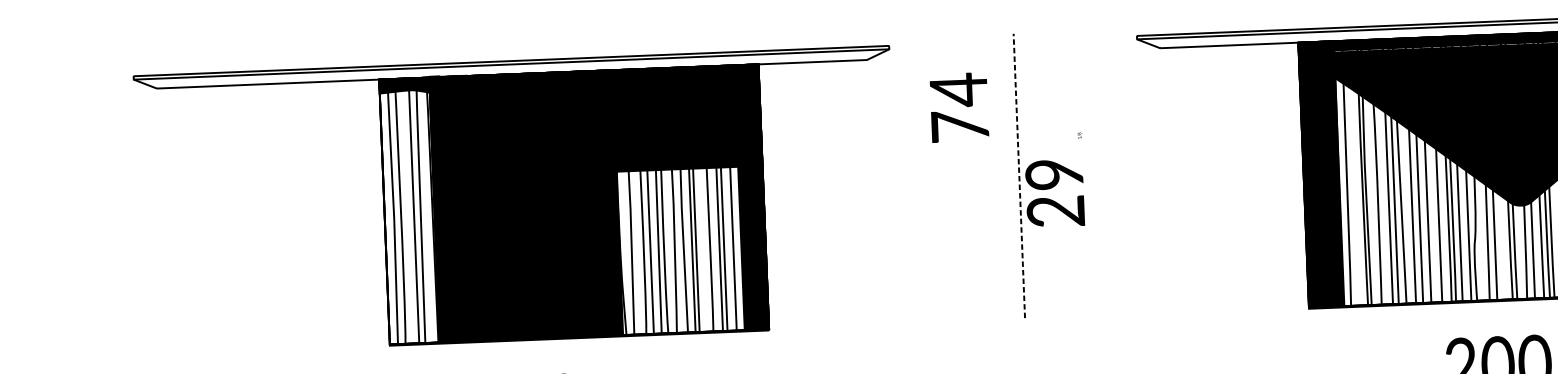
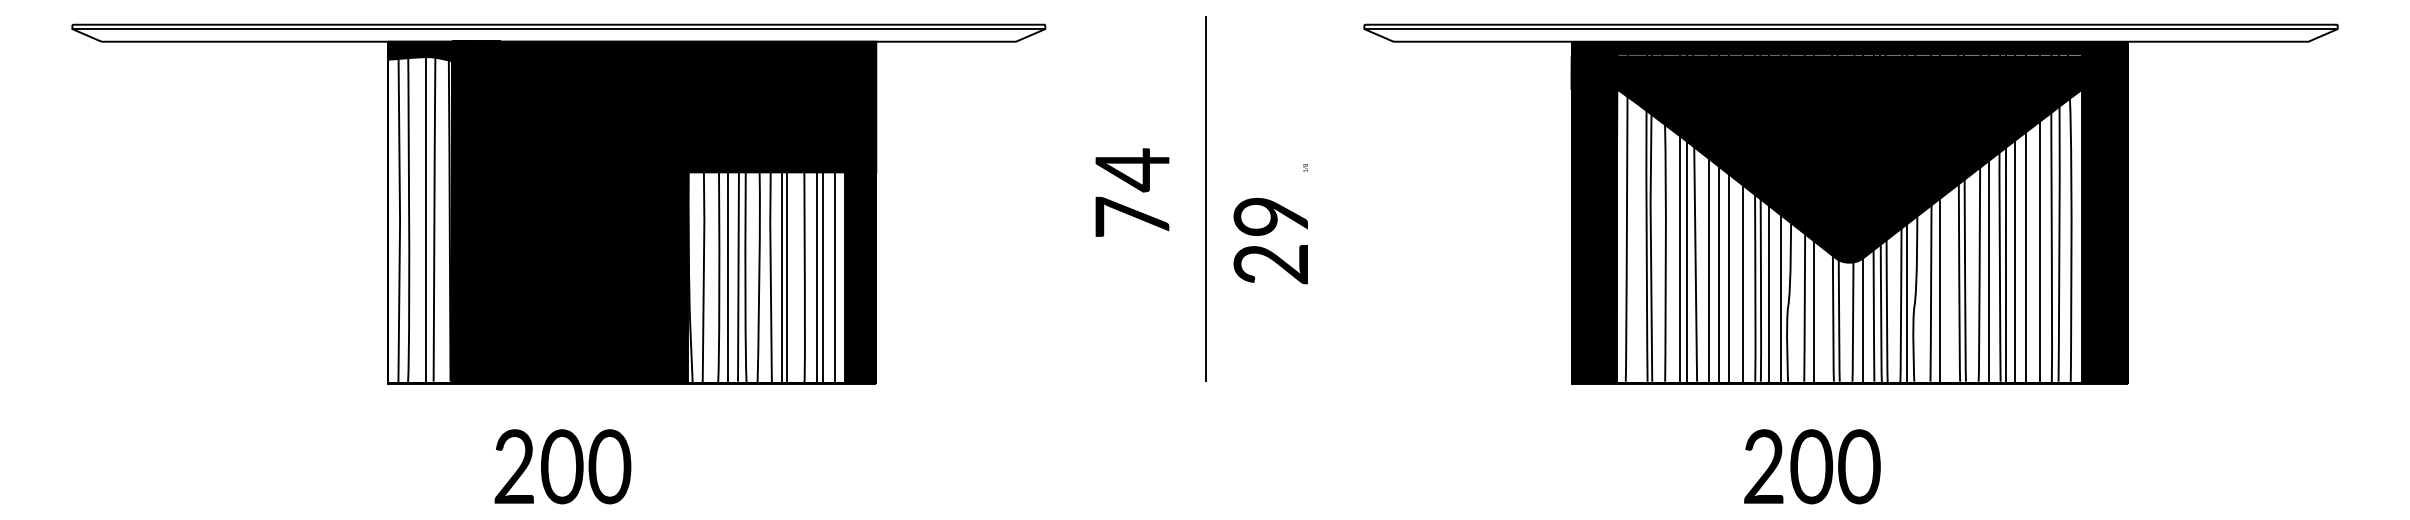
text: (959, 107) -> (1132, 192), moved
line: (1019, 175) -> (1205, 198), dashed -> solid
text: (1054, 180) -> (1270, 224), moved

